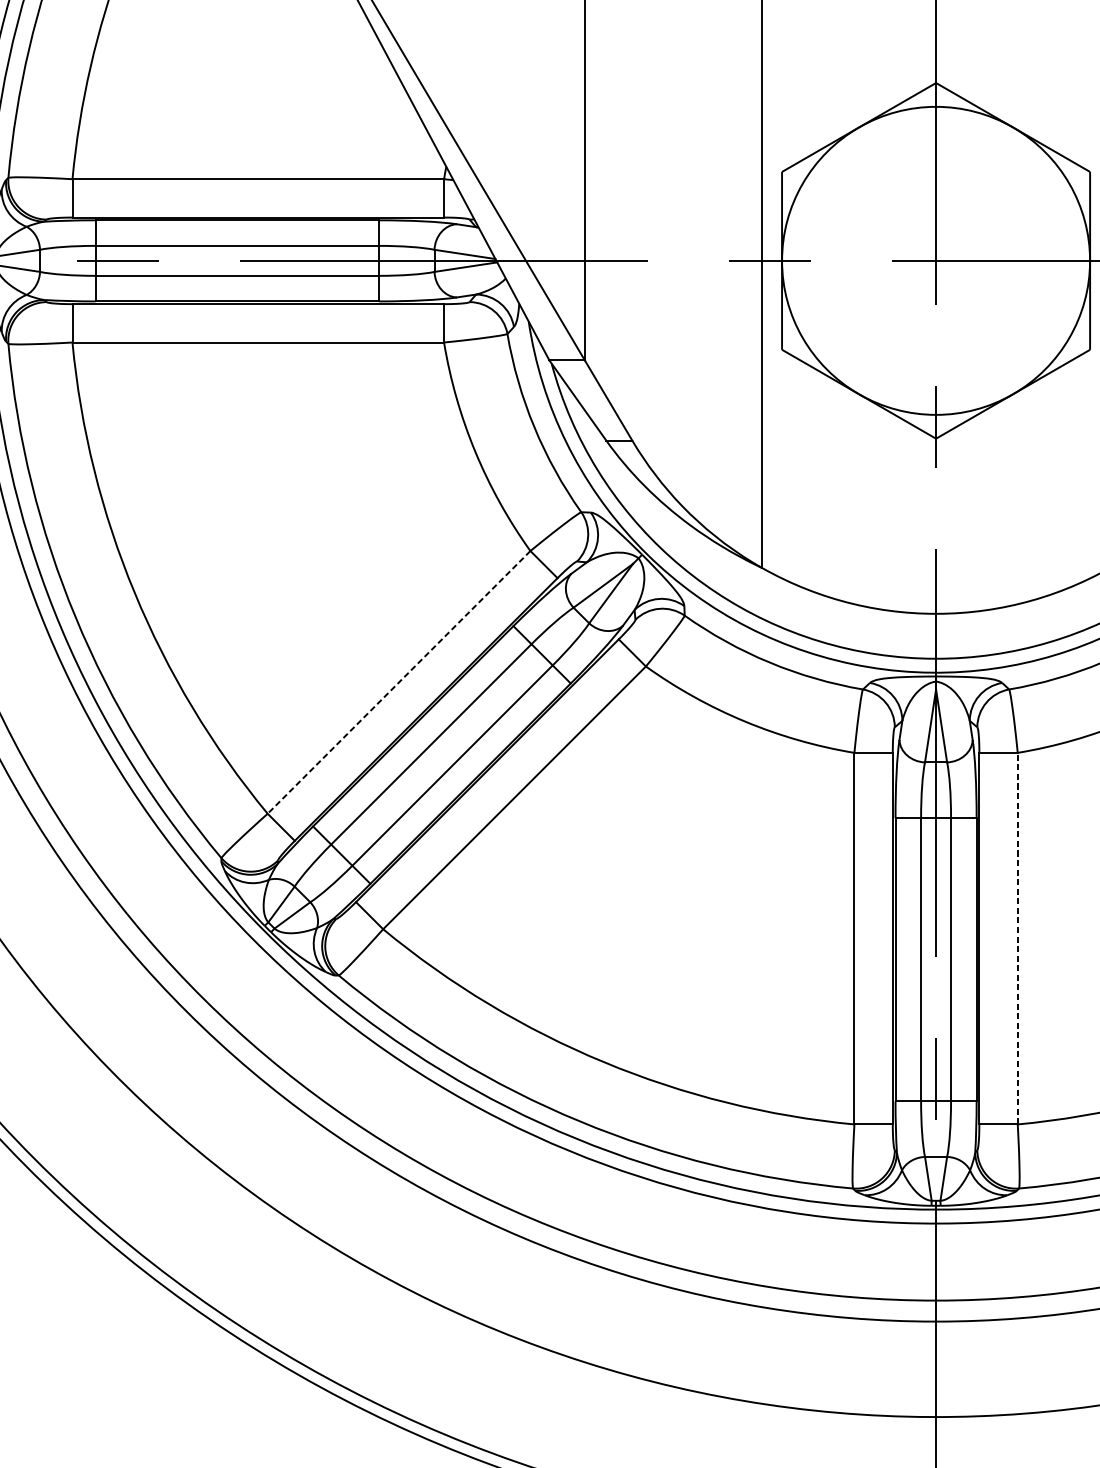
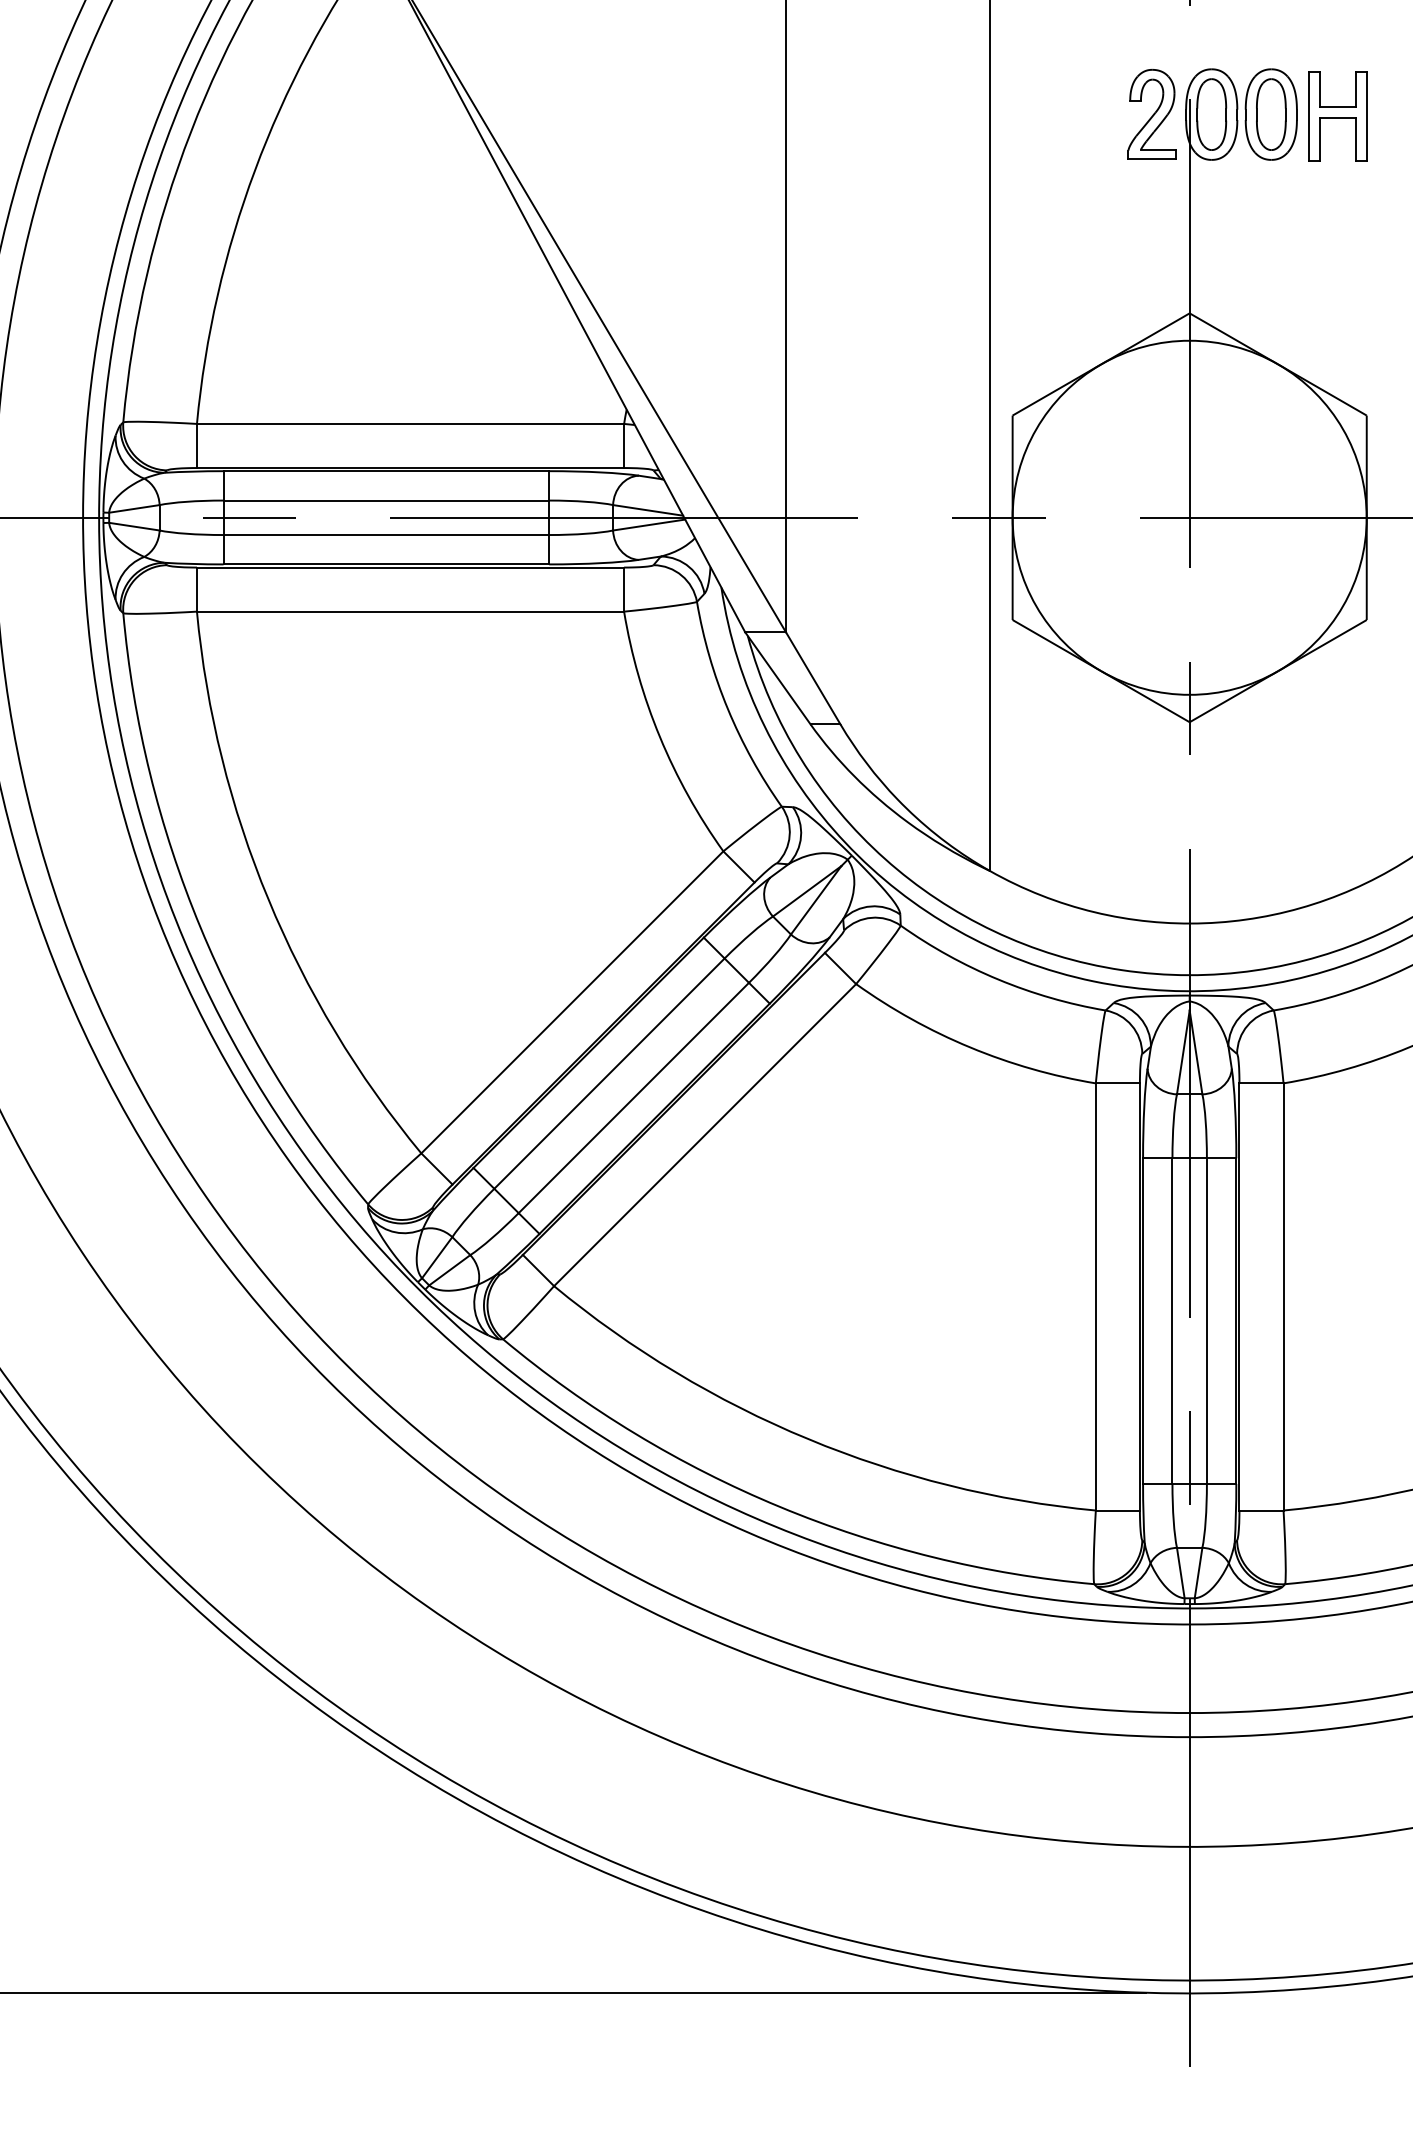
line: (399, 682) -> (572, 1002), dashed -> solid
line: (1017, 938) -> (1283, 1296), dashed -> solid

